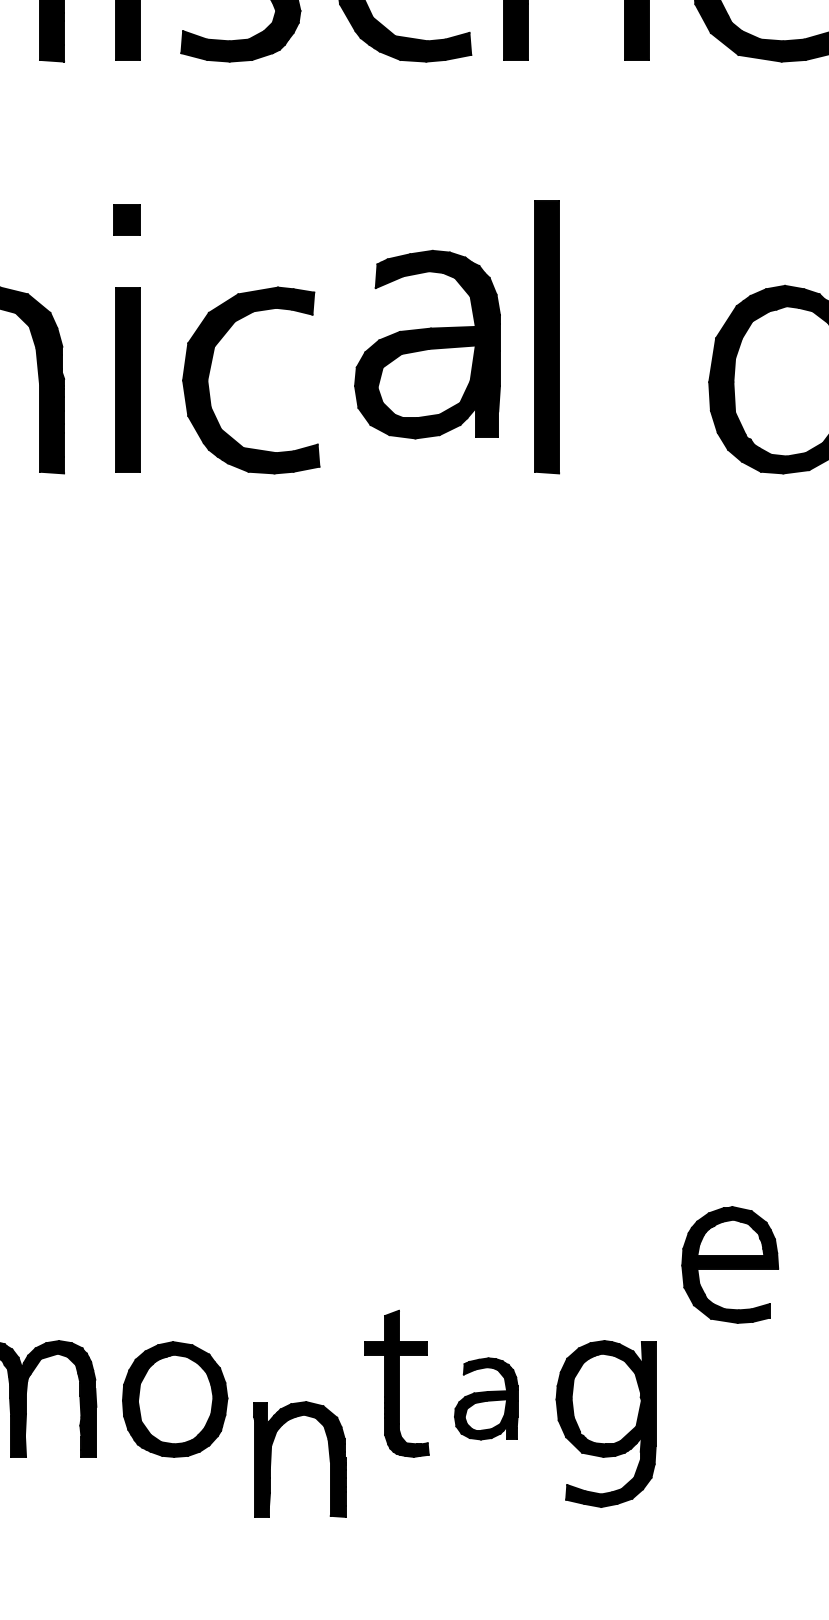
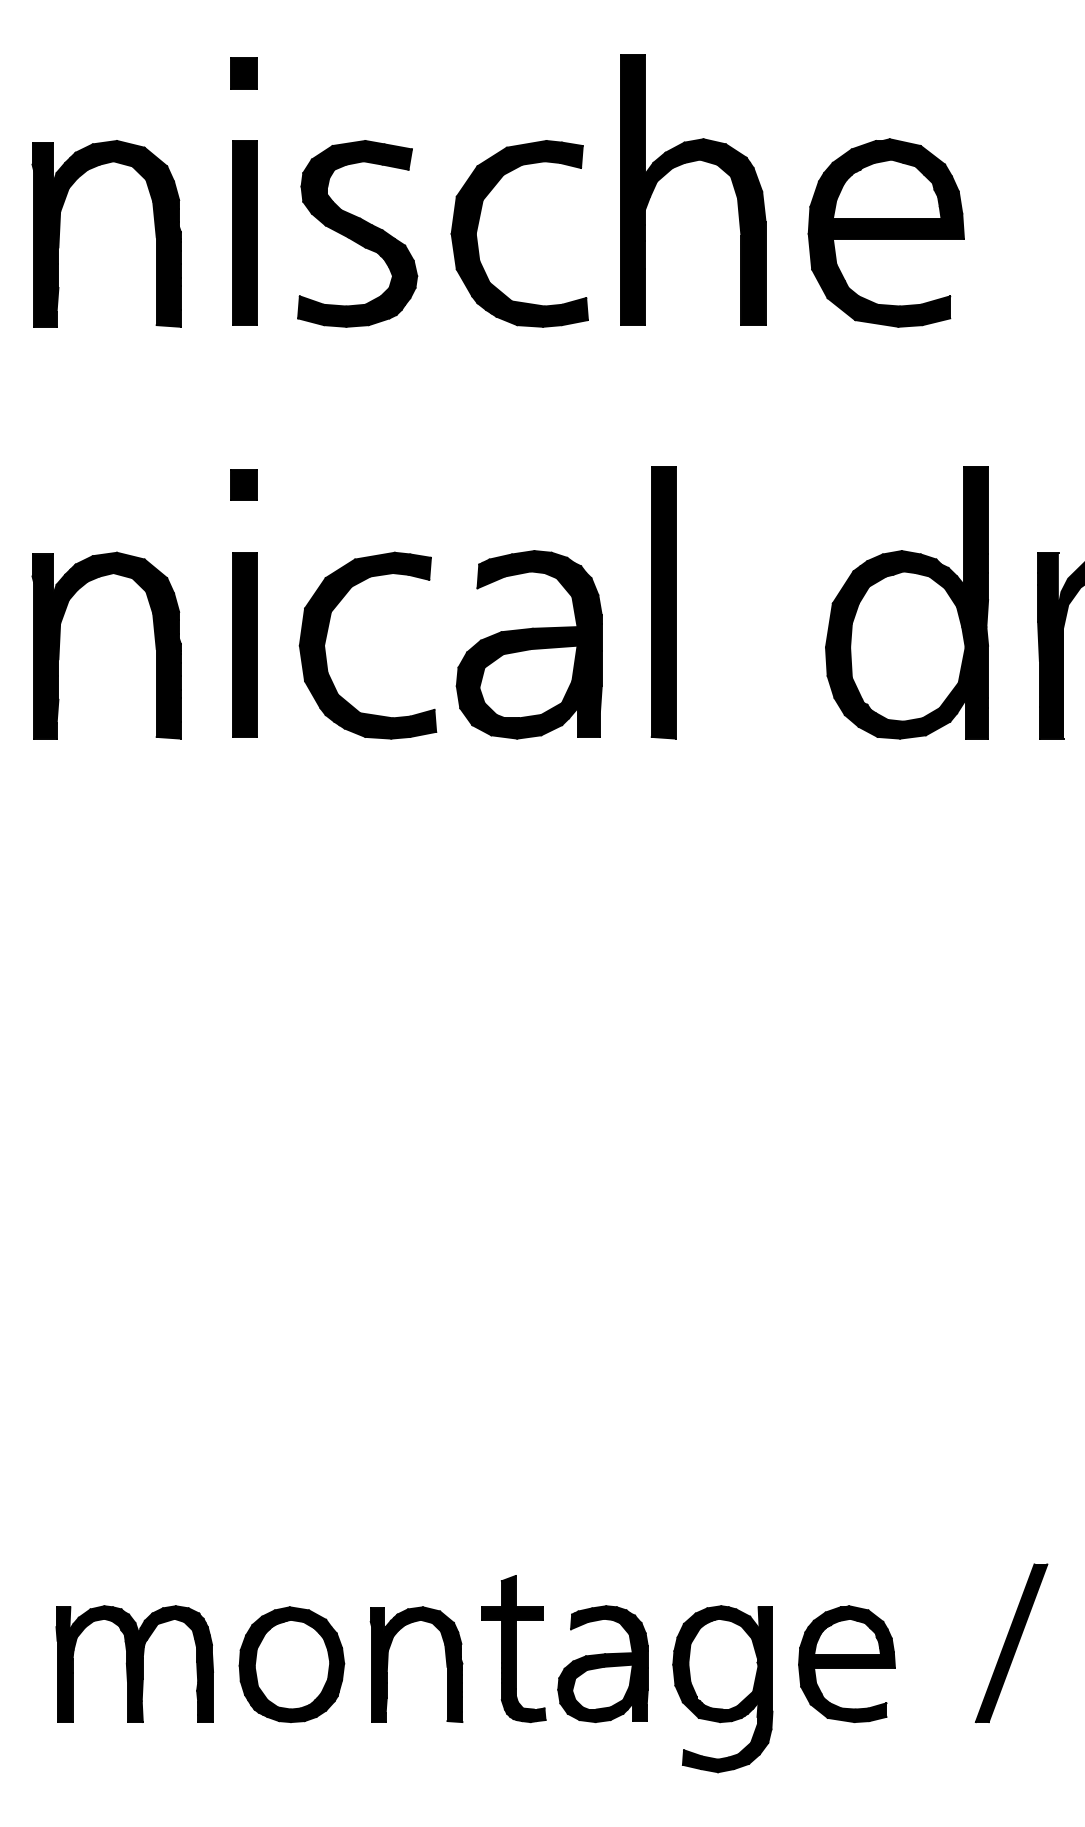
part: (426, 344) -> (528, 644), moved
part: (729, 1264) -> (846, 1663), moved
part: (485, 1398) -> (602, 1663), size x1.43
part: (271, 1459) -> (388, 1664), moved

